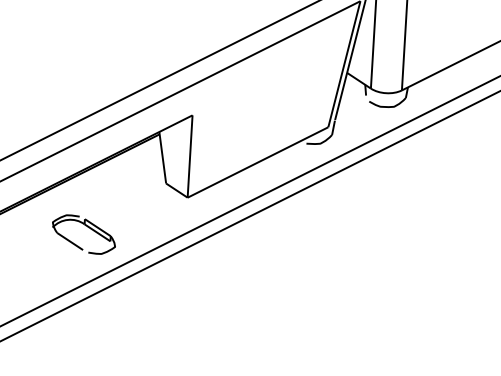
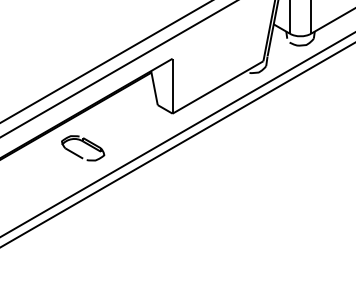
part: (84, 234) -> (83, 148), moved

